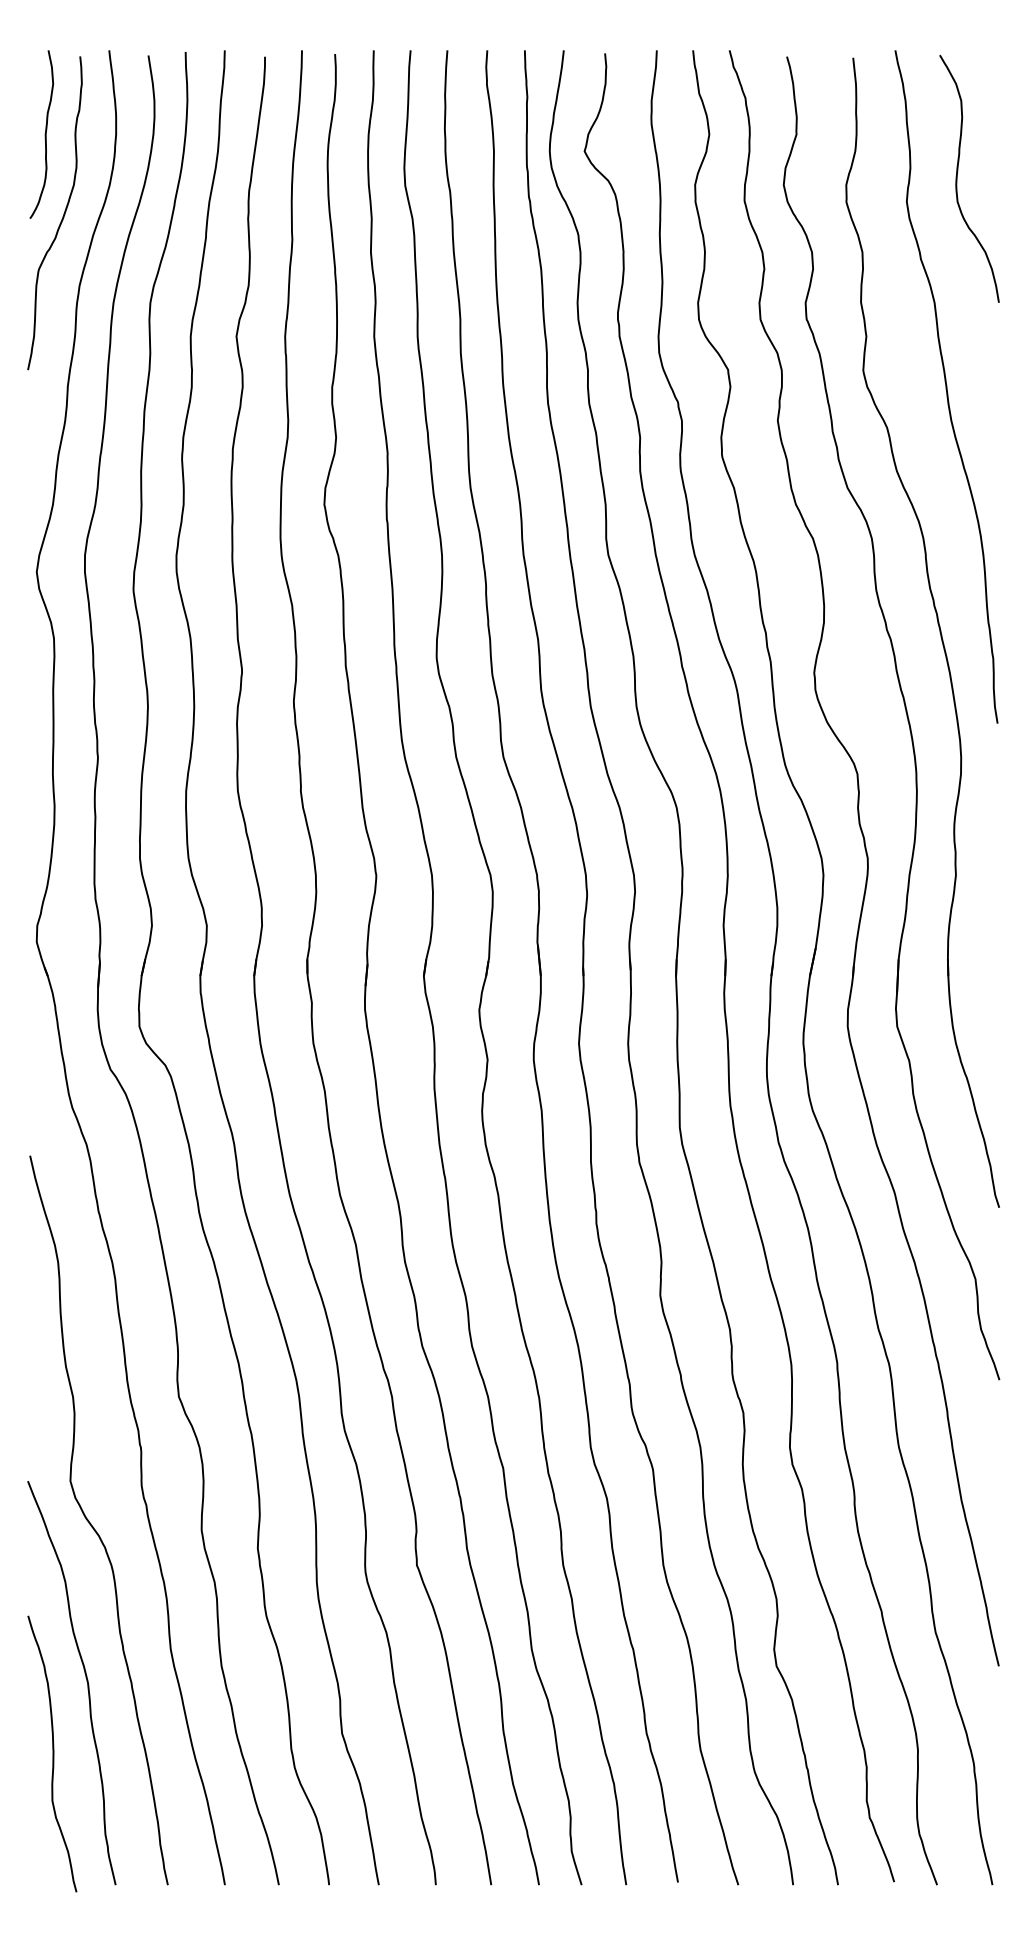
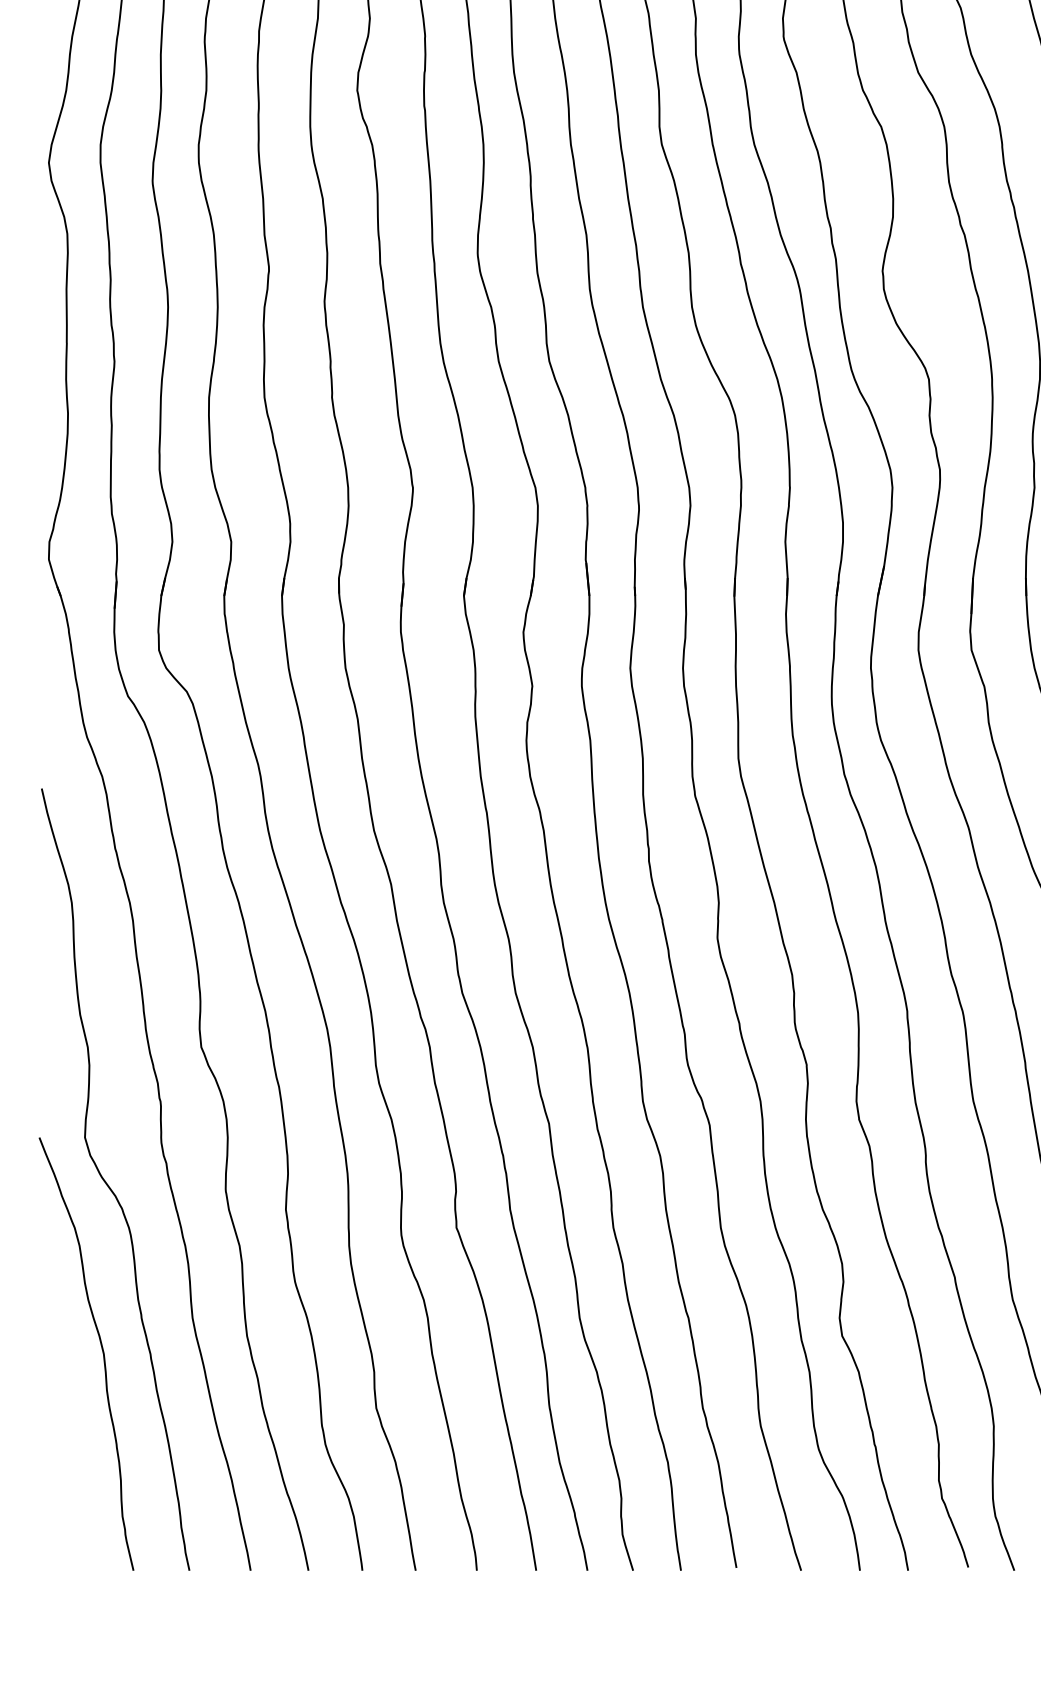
curve: (52, 1753) -> (65, 1429), removed

